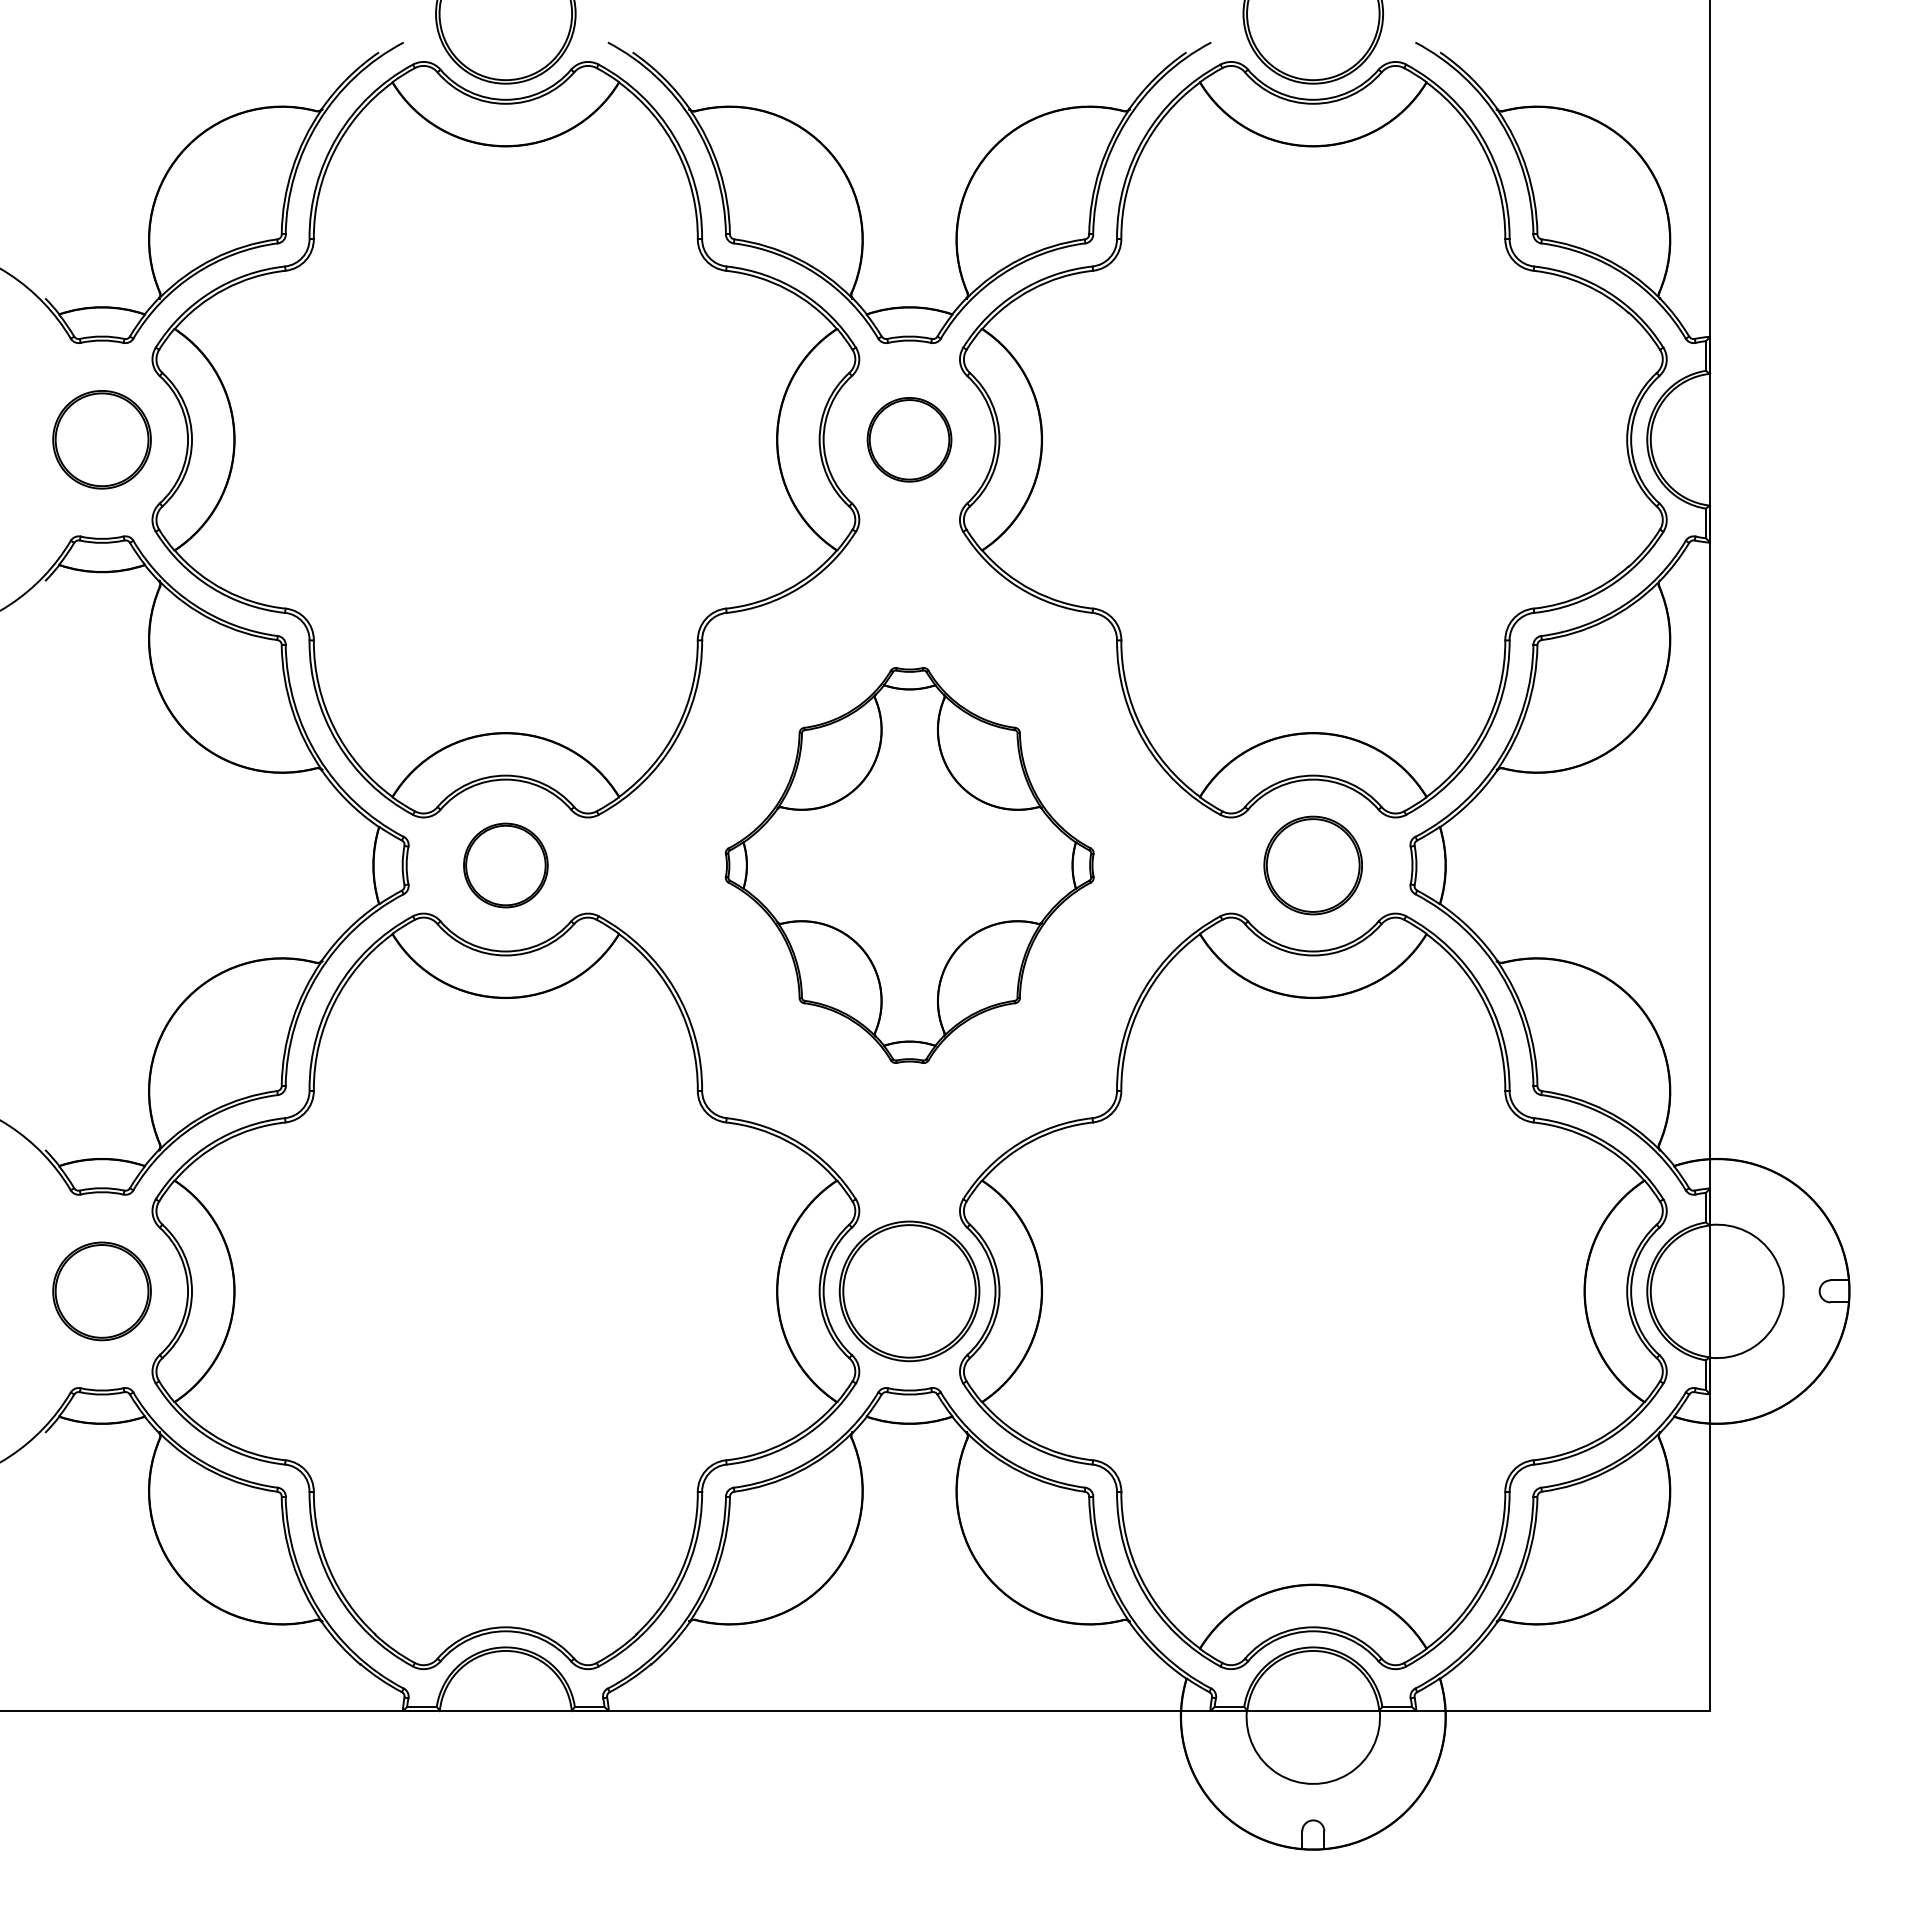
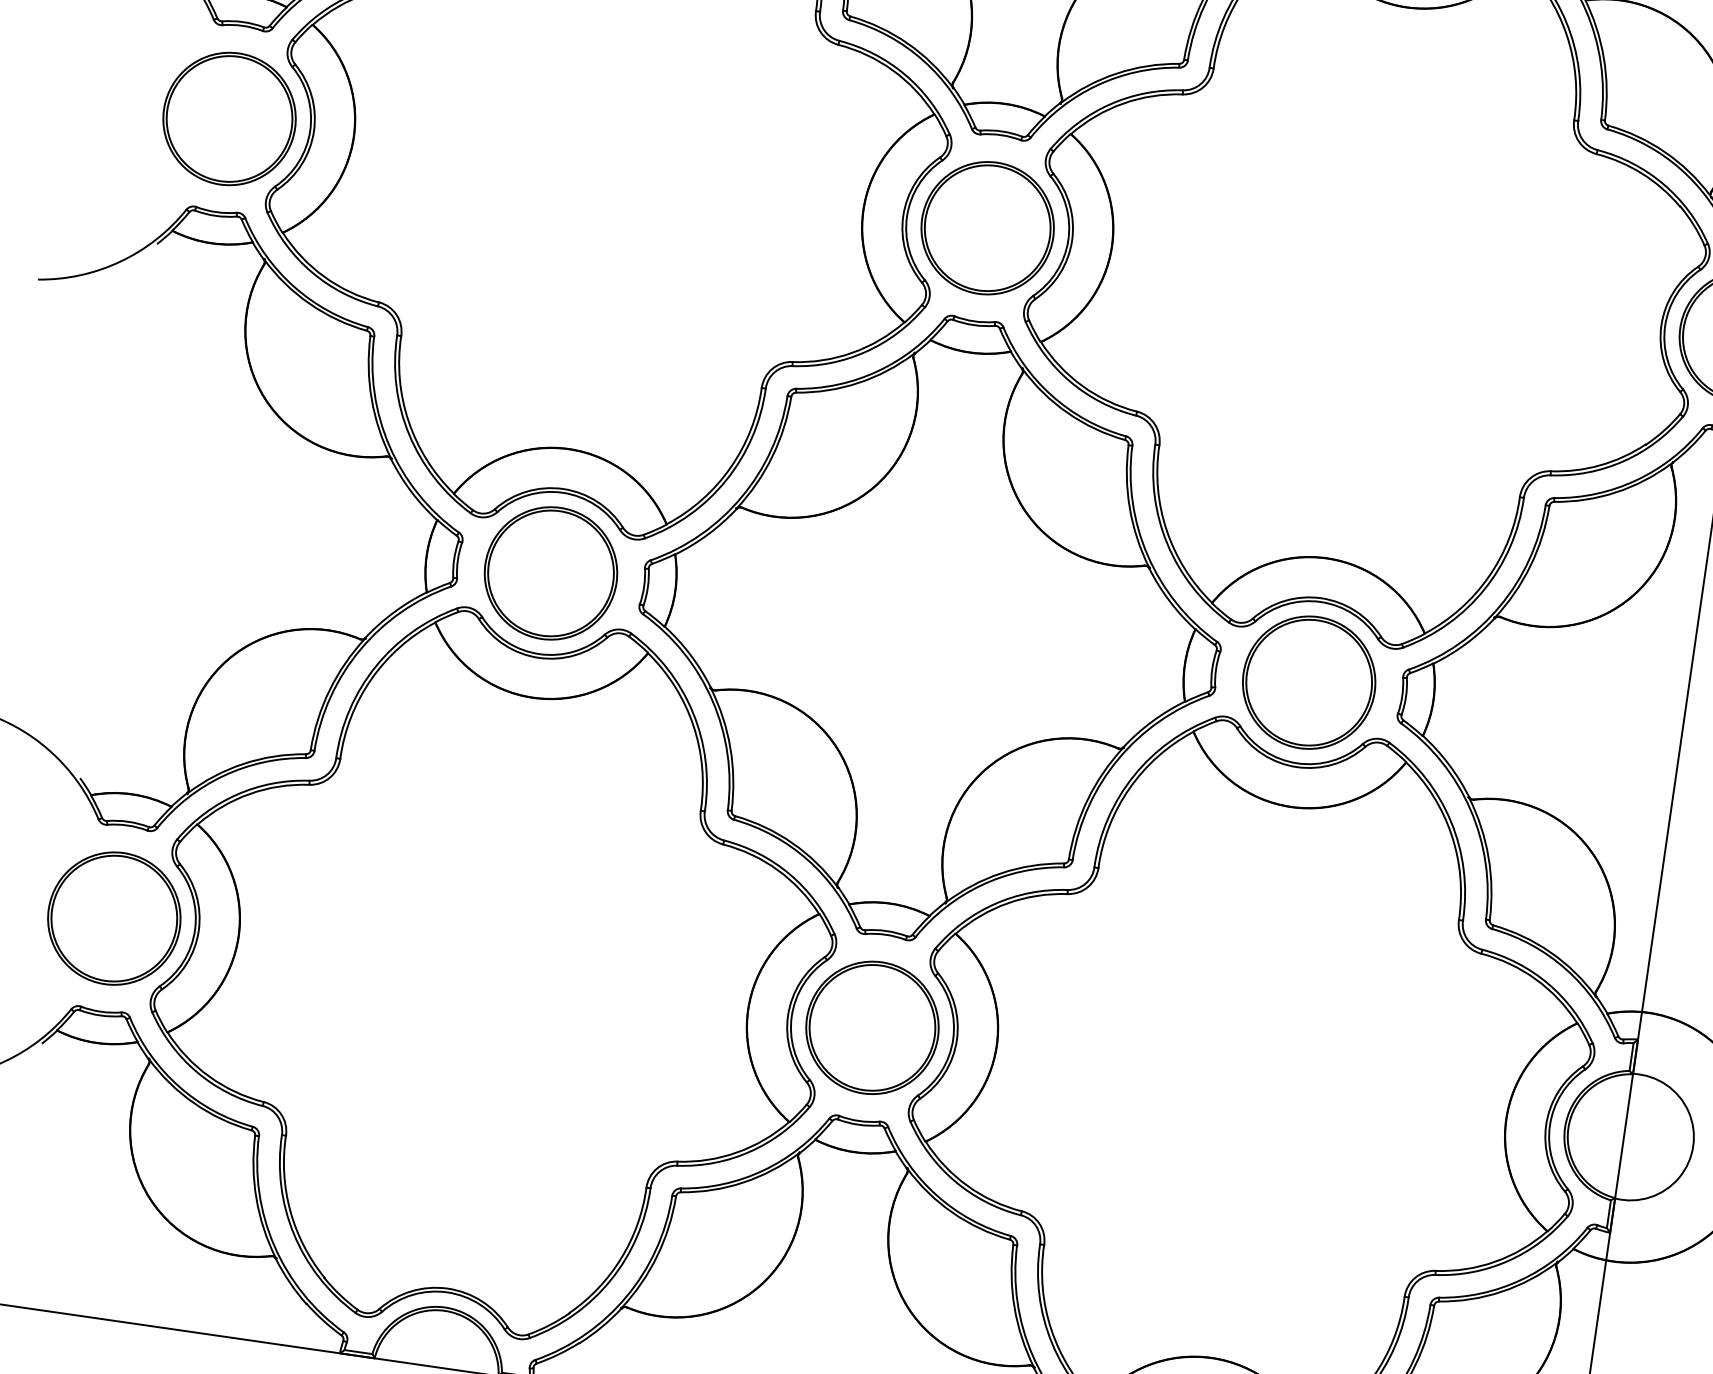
part: (101, 439) -> (229, 118), size x1.43
part: (909, 439) -> (987, 228), size x1.67
part: (505, 865) -> (550, 573), size x1.67
part: (909, 865) -> (930, 627), size x1.67
part: (1312, 865) -> (1308, 682), size x1.43
part: (101, 1291) -> (113, 918), size x1.43

